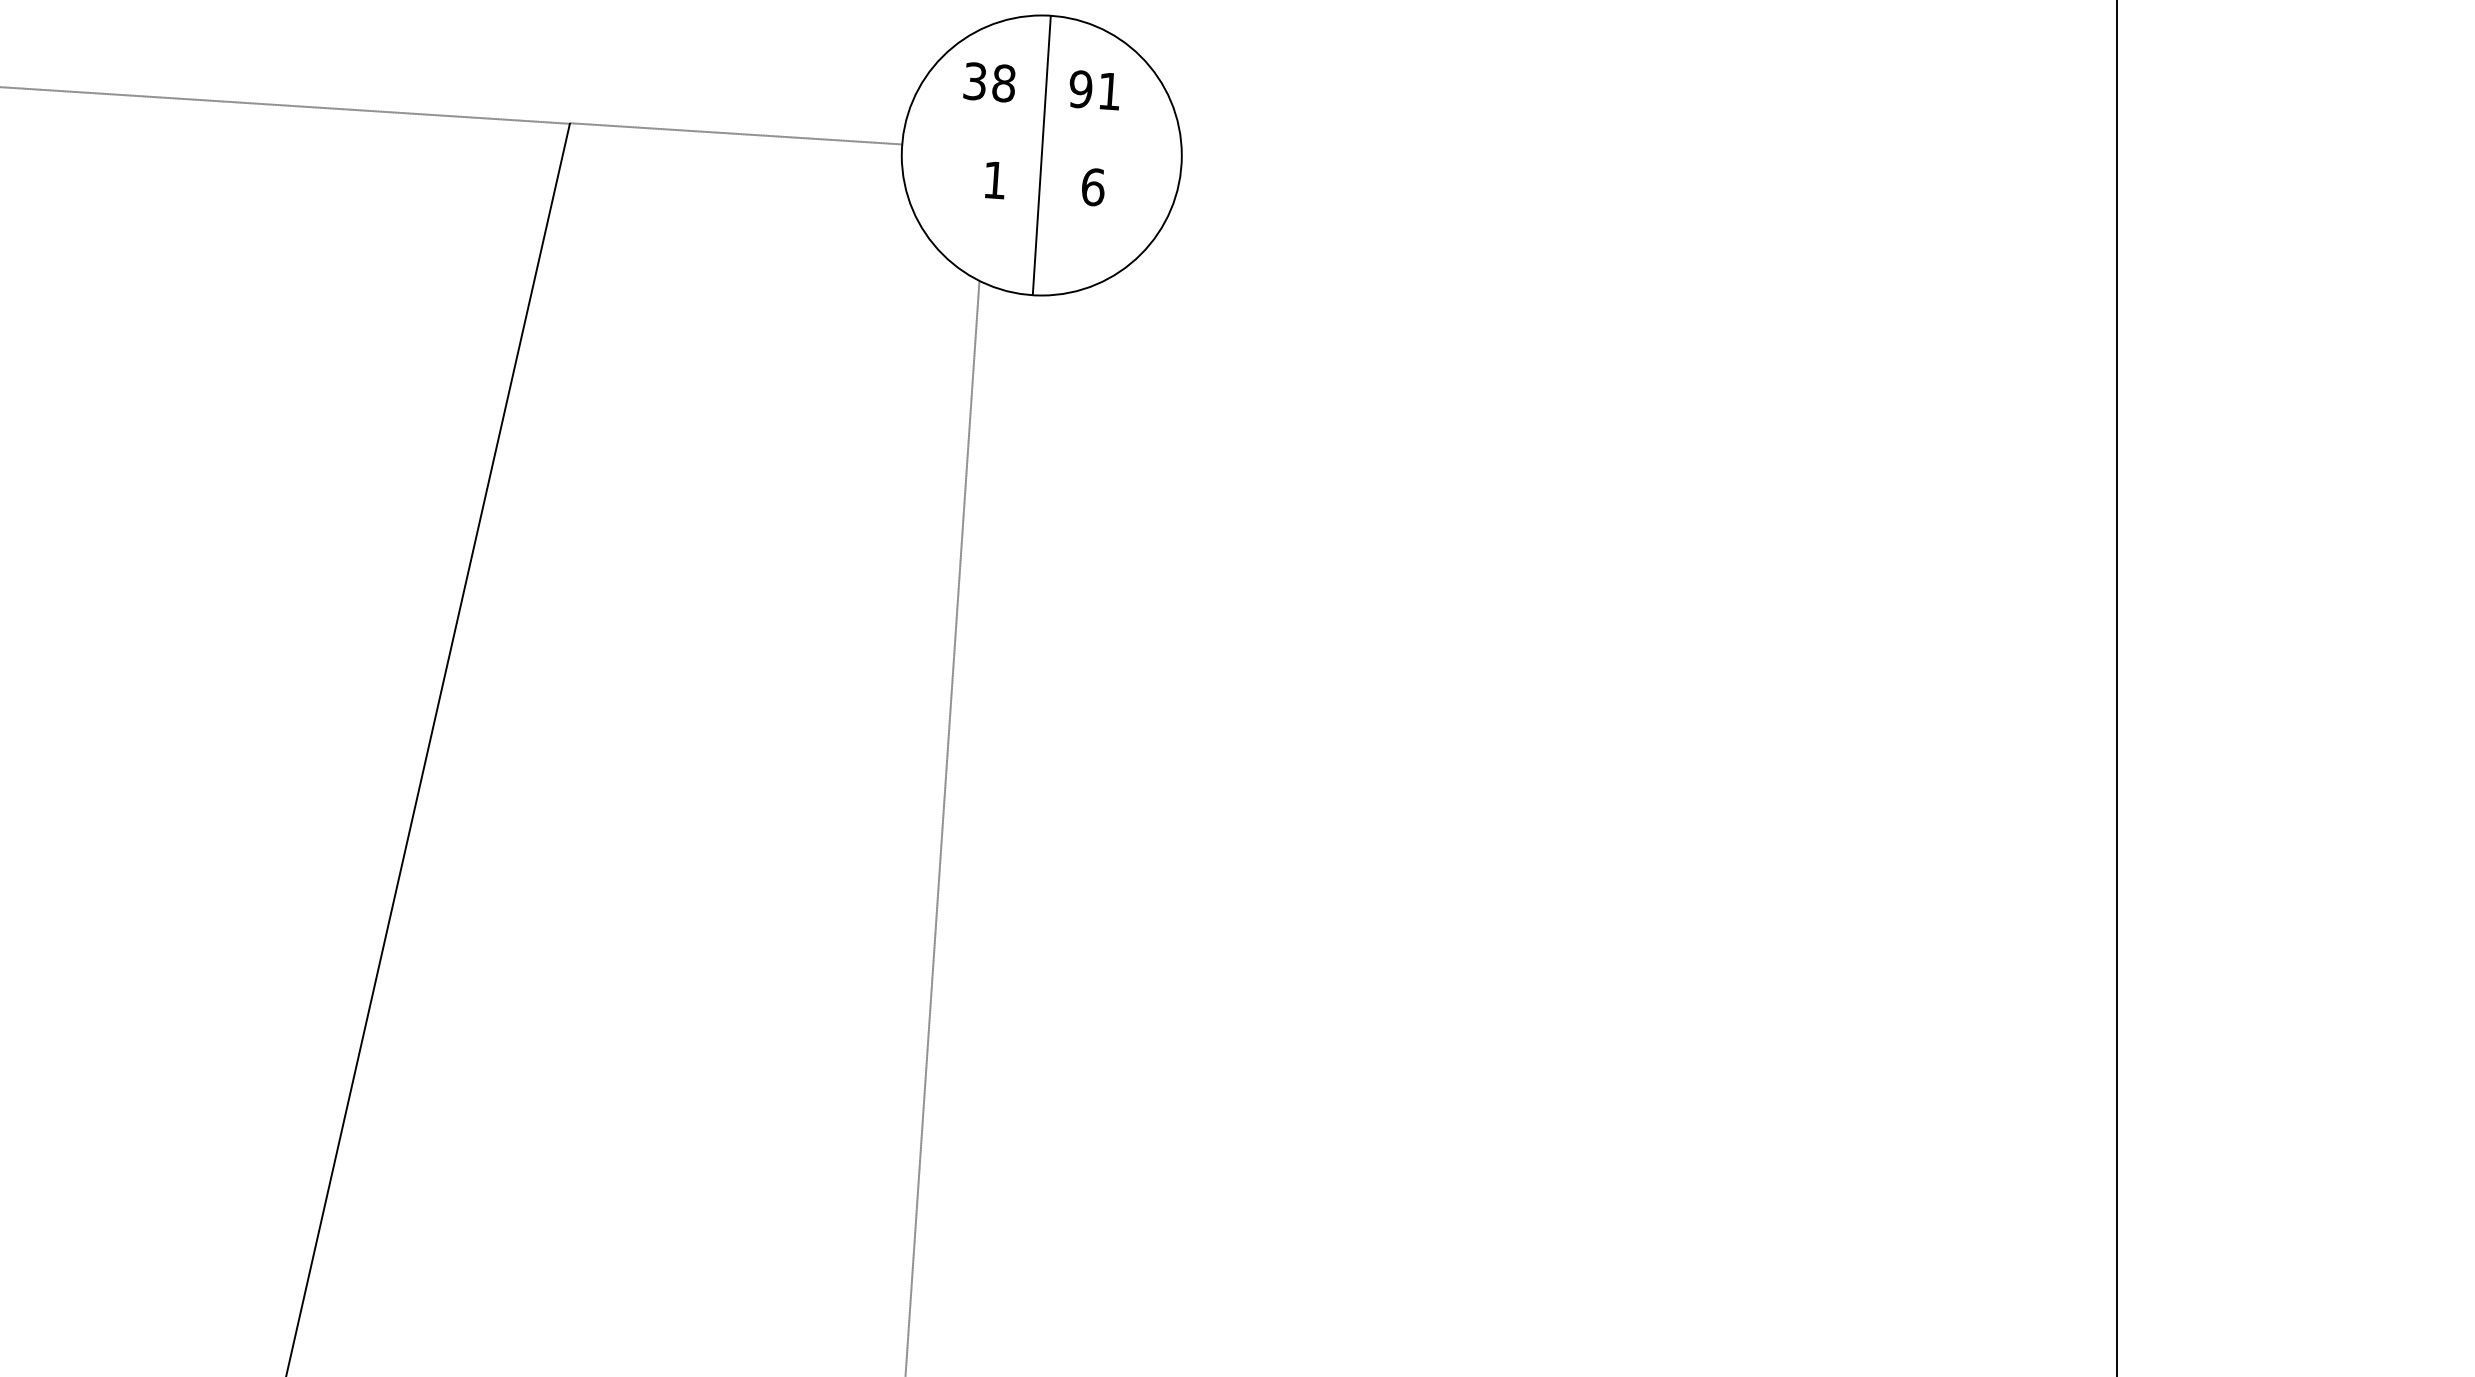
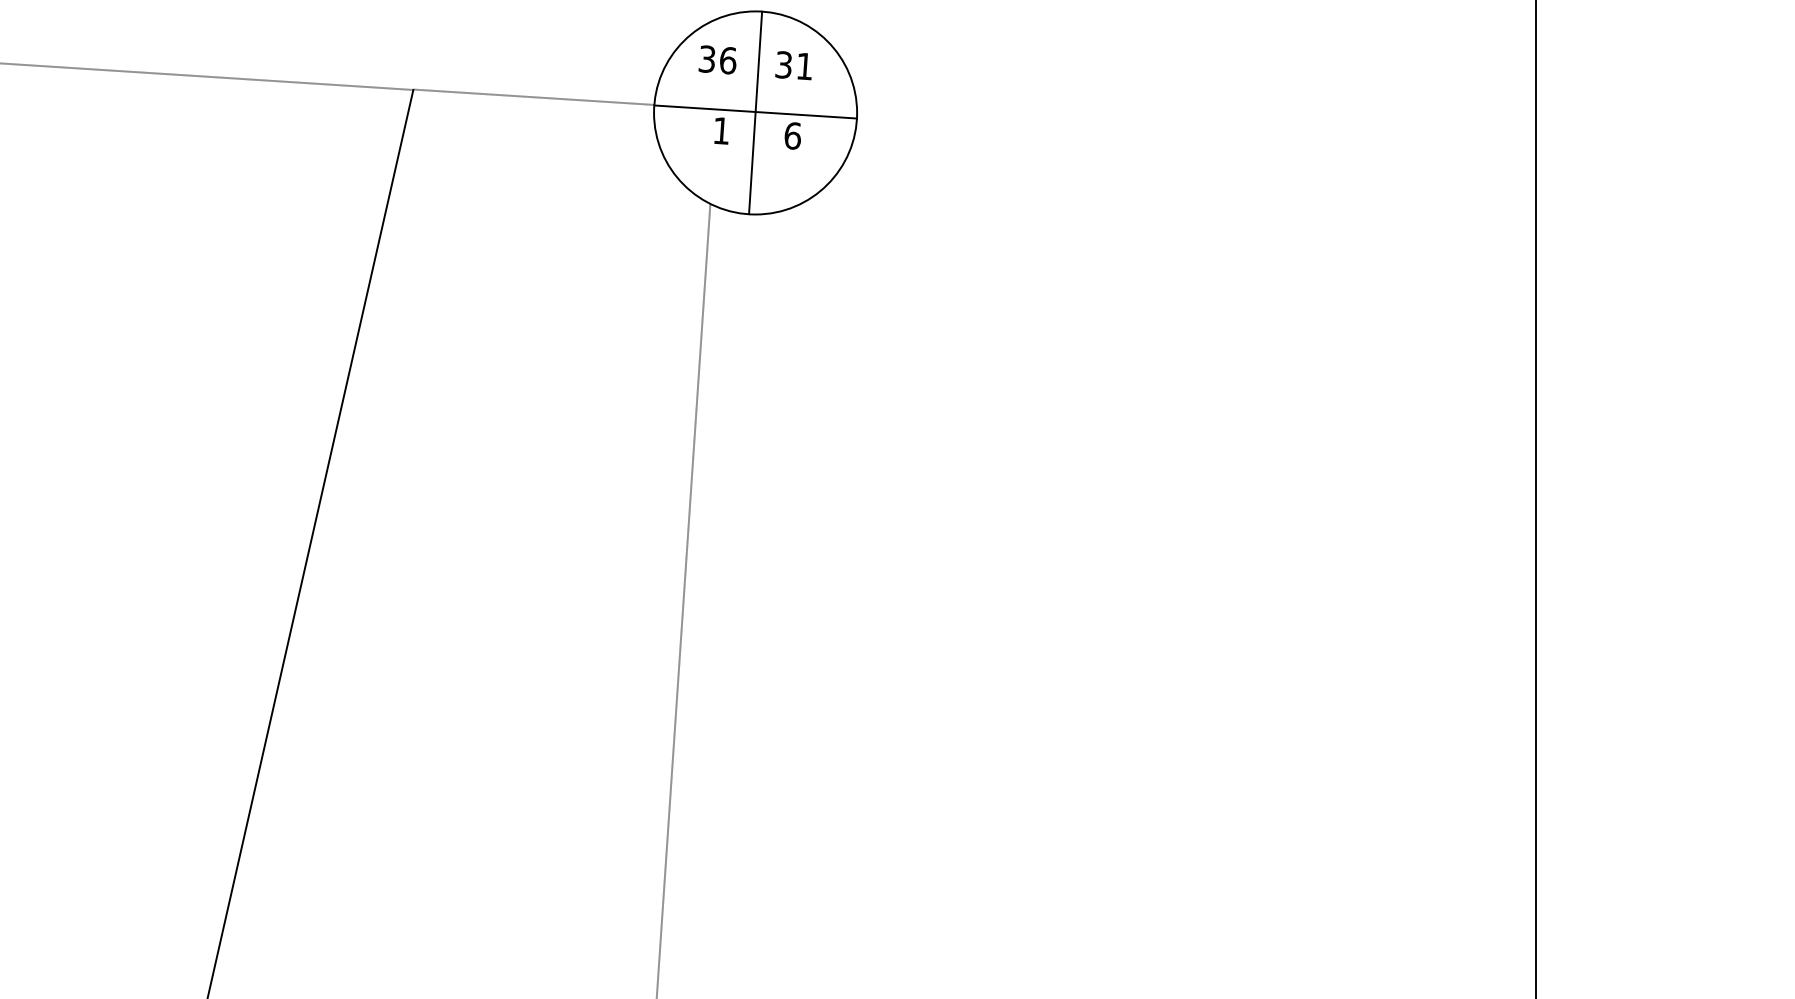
text: (1003, 83) -> (727, 60), 38 -> 36
text: (1080, 89) -> (783, 65), 91 -> 31
line: (1041, 154) -> (755, 112), added

